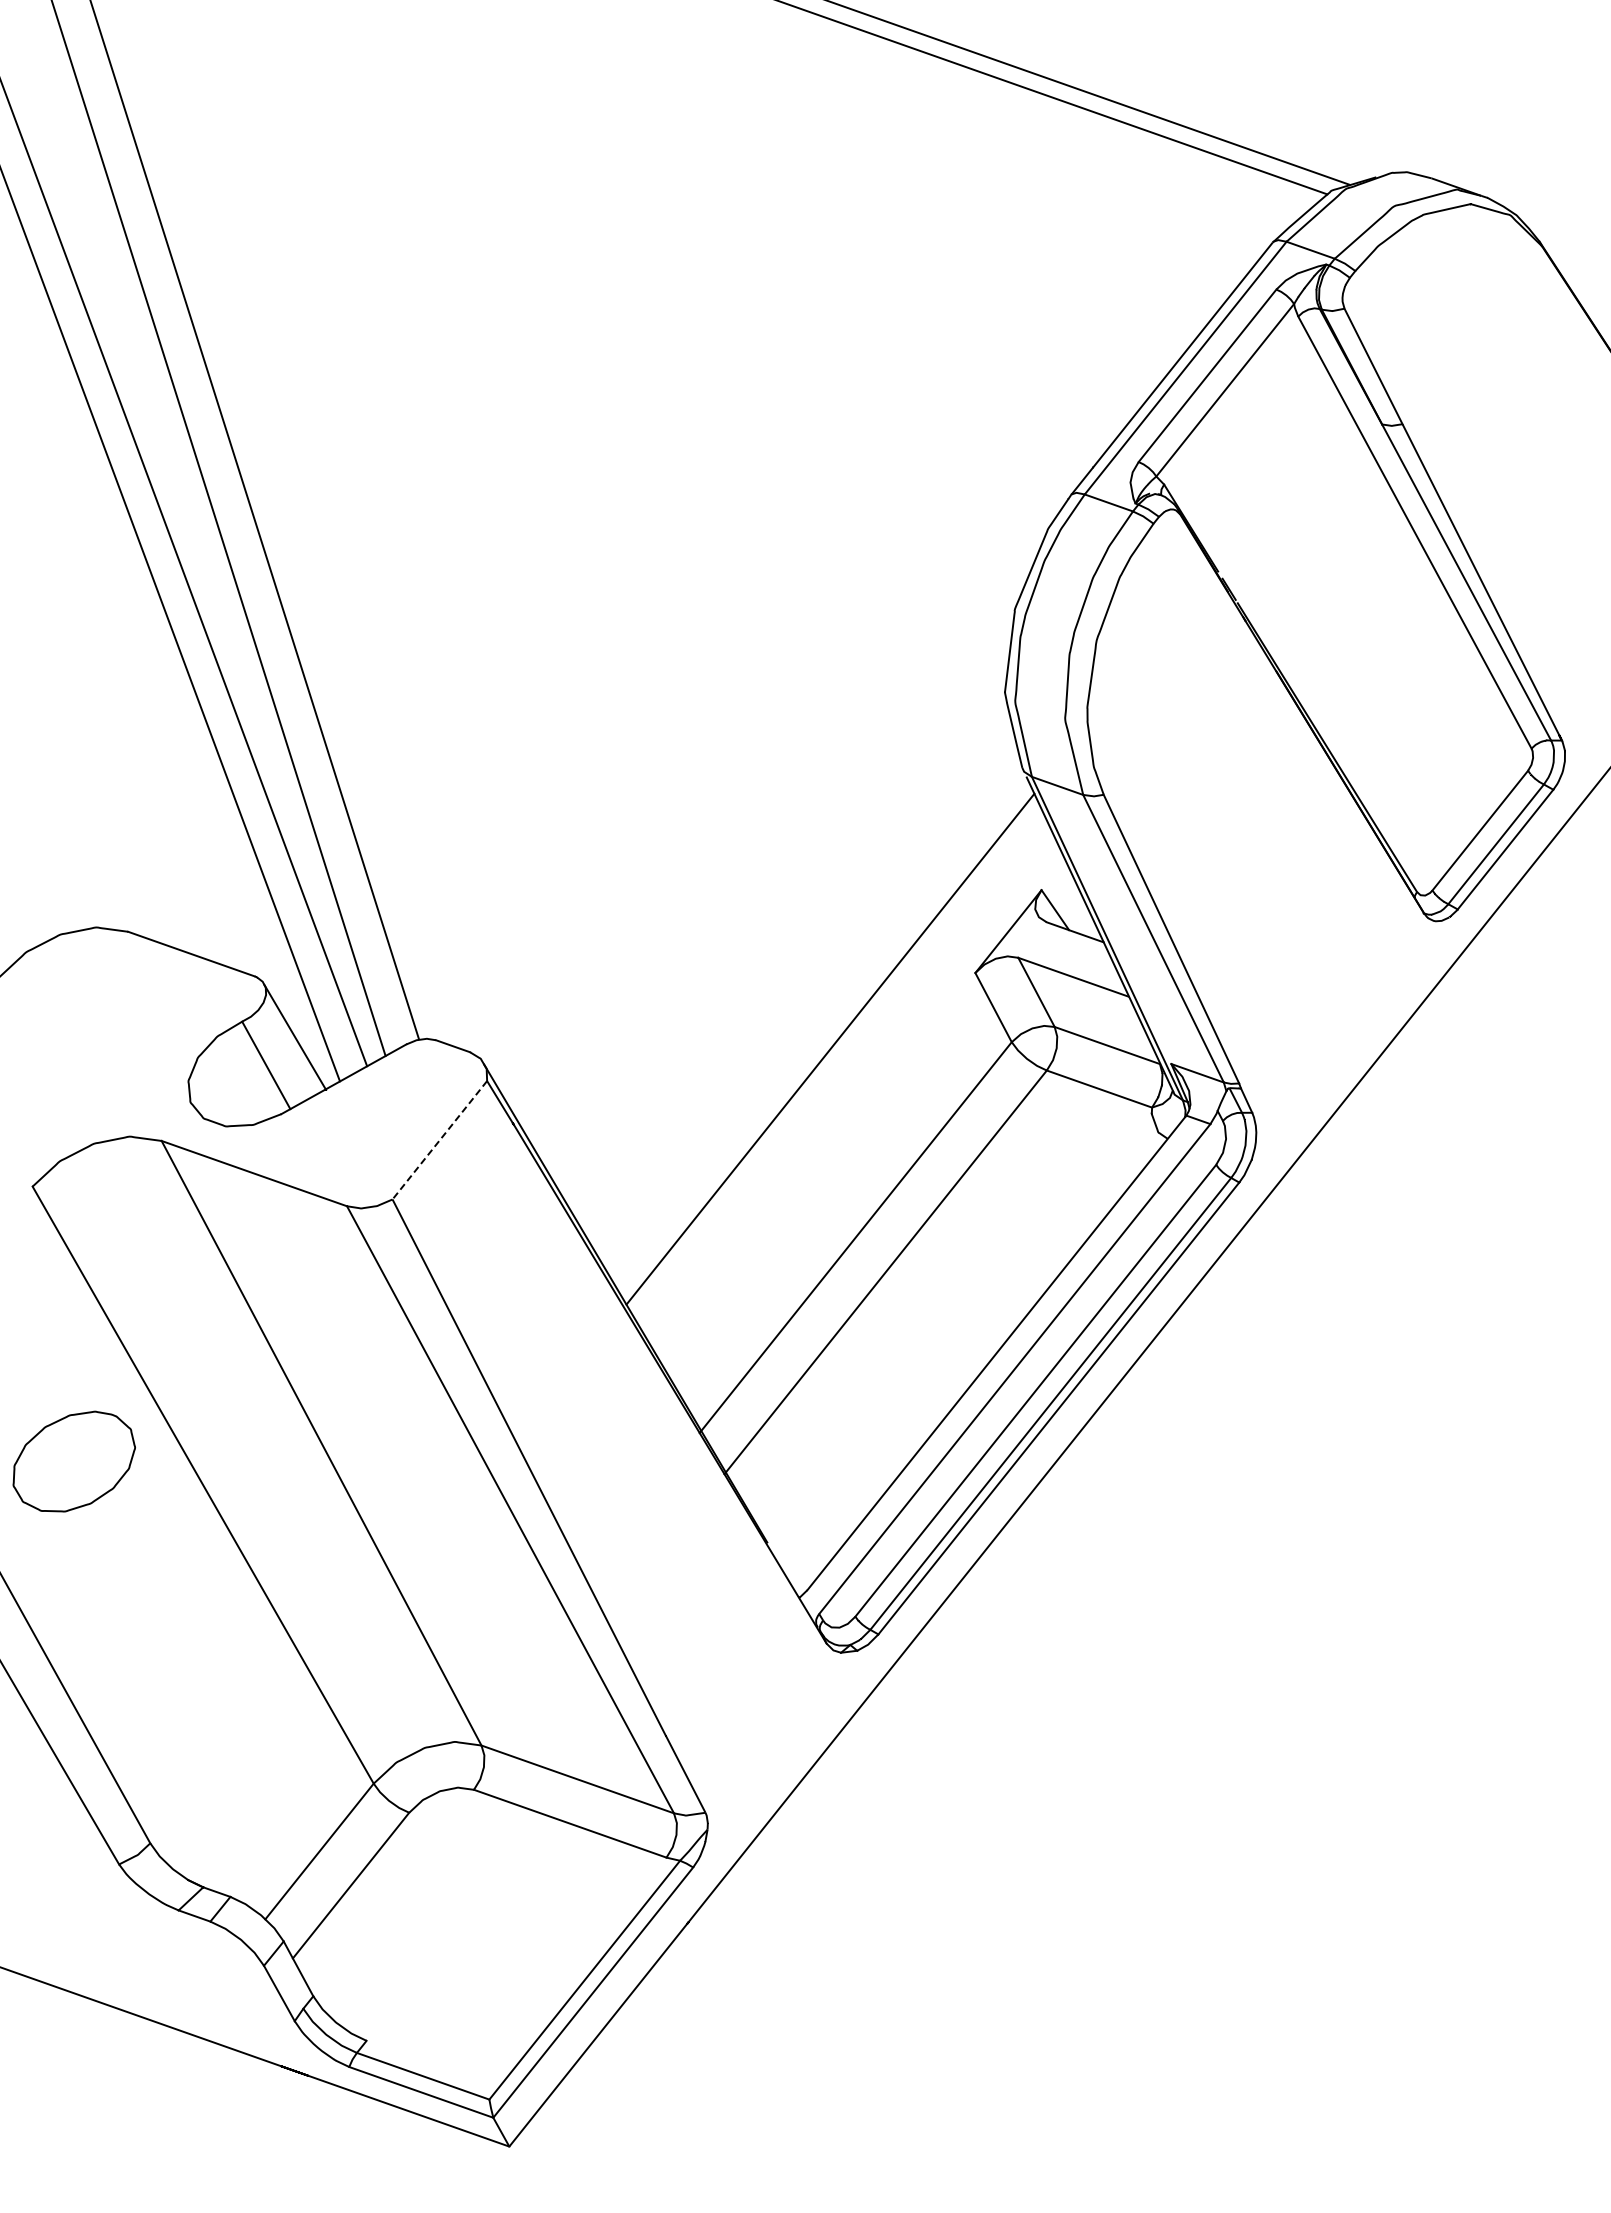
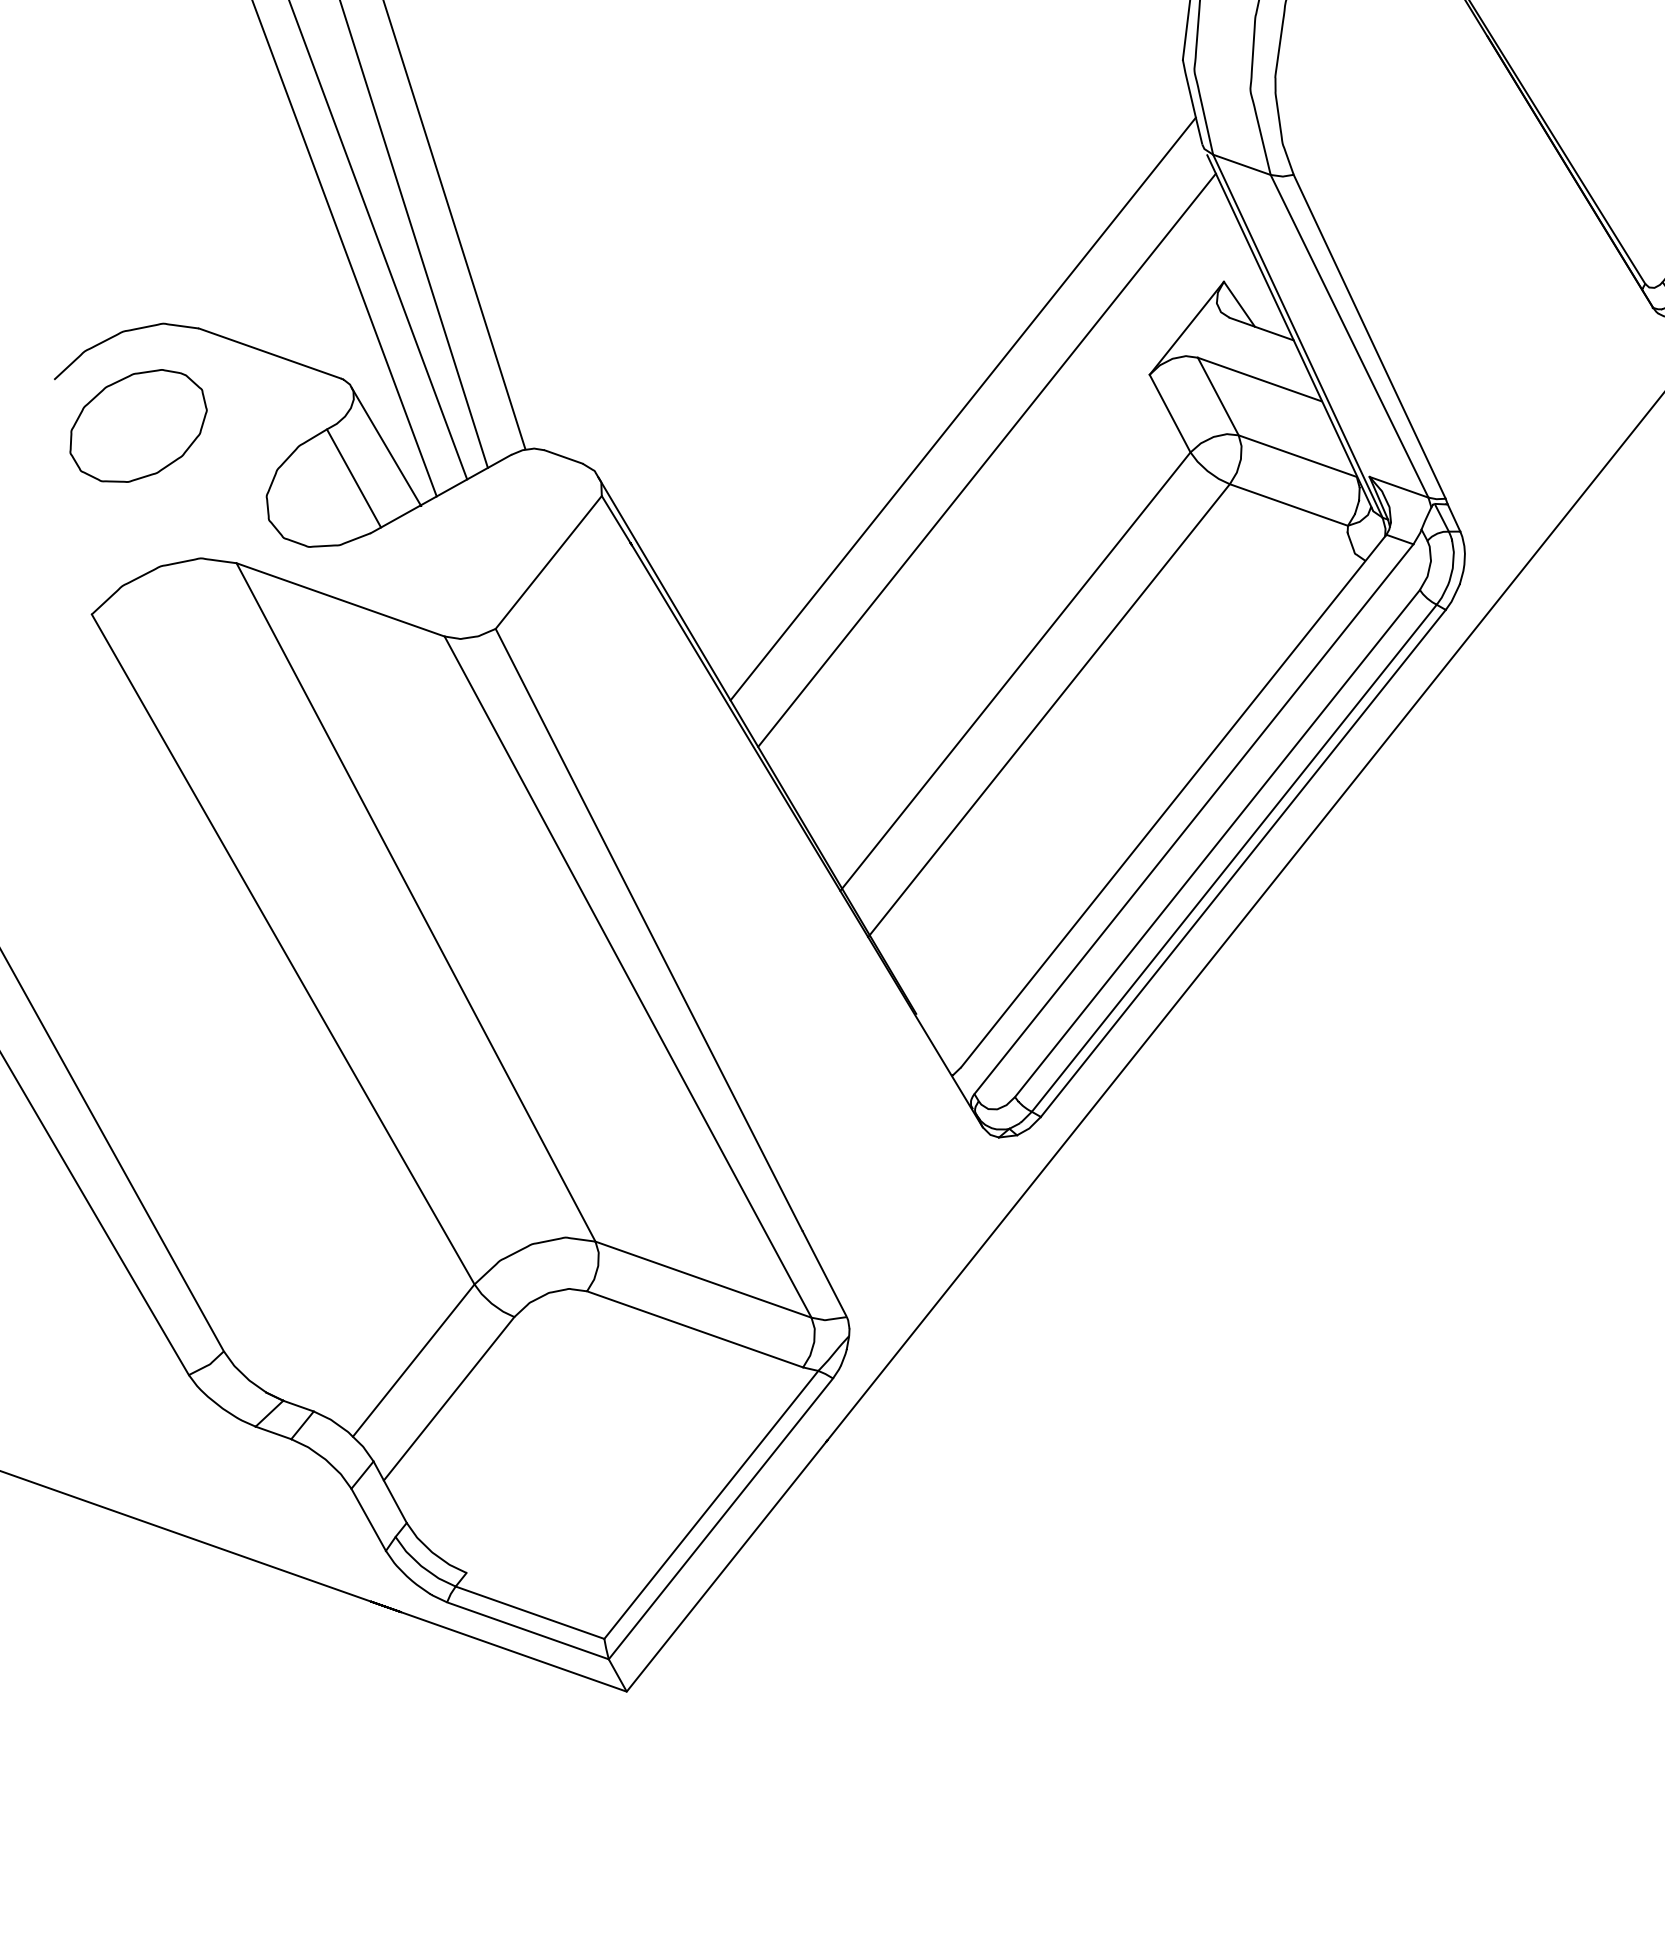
line: (808, 1003) -> (962, 408), added
line: (439, 1140) -> (548, 562), dashed -> solid
part: (73, 1461) -> (137, 425), moved

